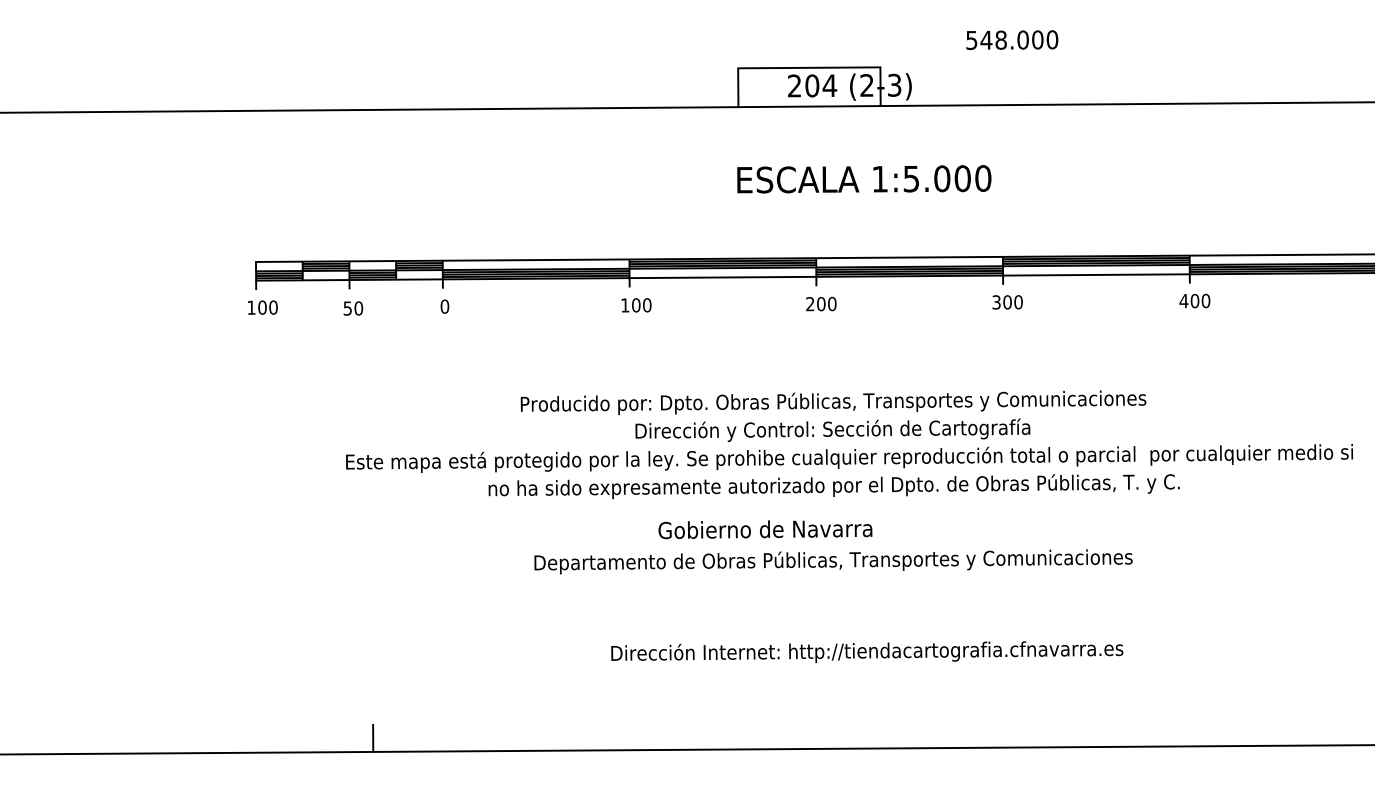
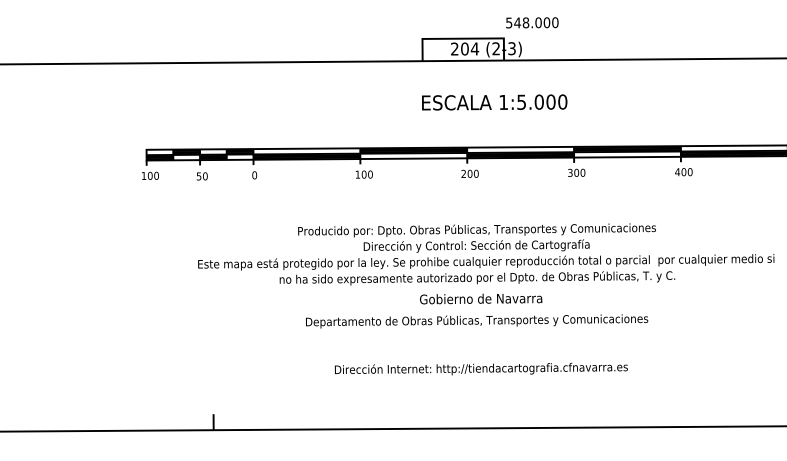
text: (1012, 39) -> (532, 22), moved
text: (766, 528) -> (481, 298), moved
text: (865, 651) -> (480, 368), moved

